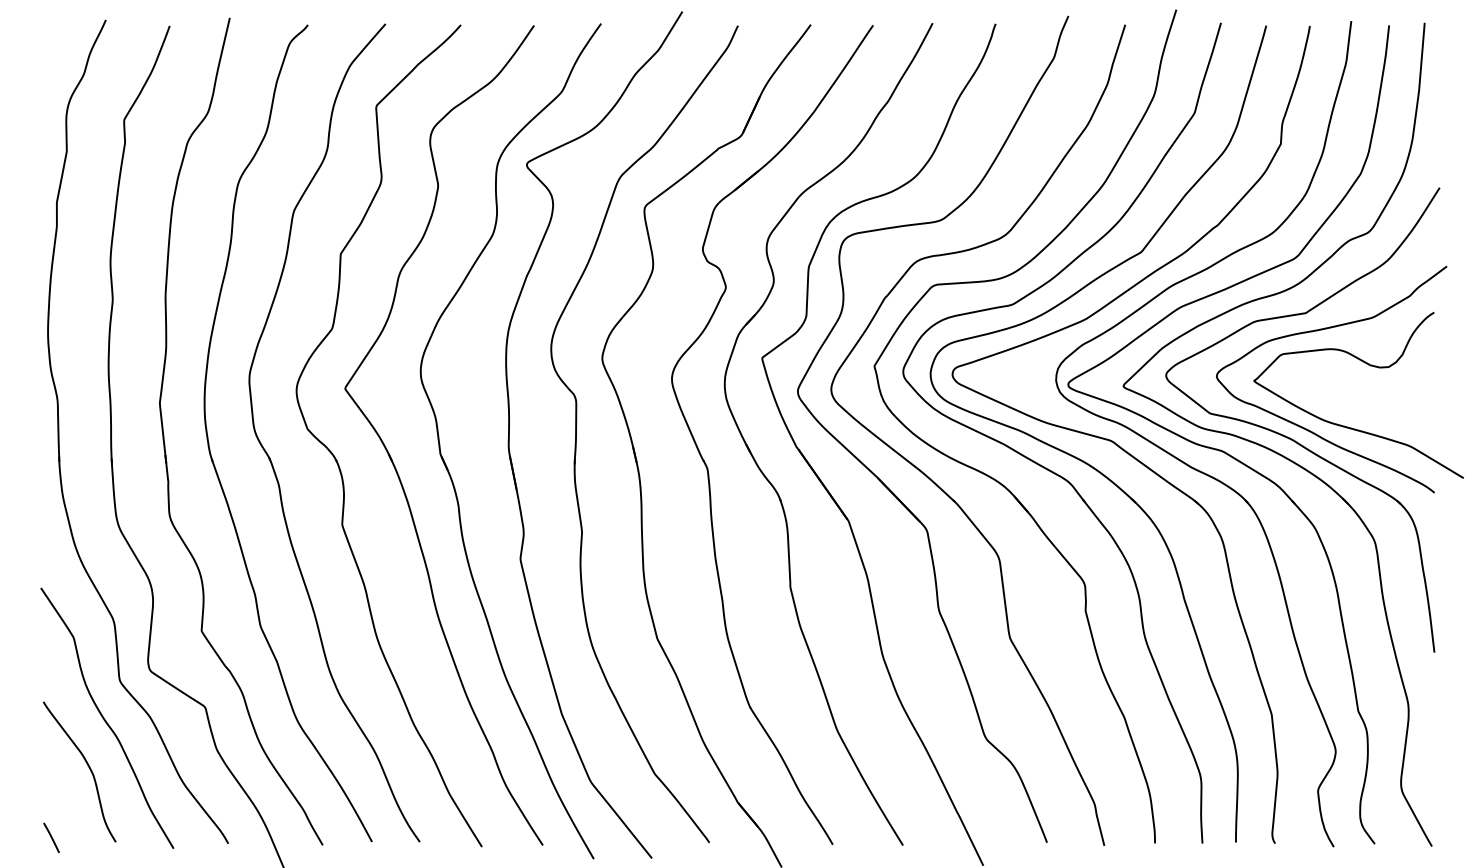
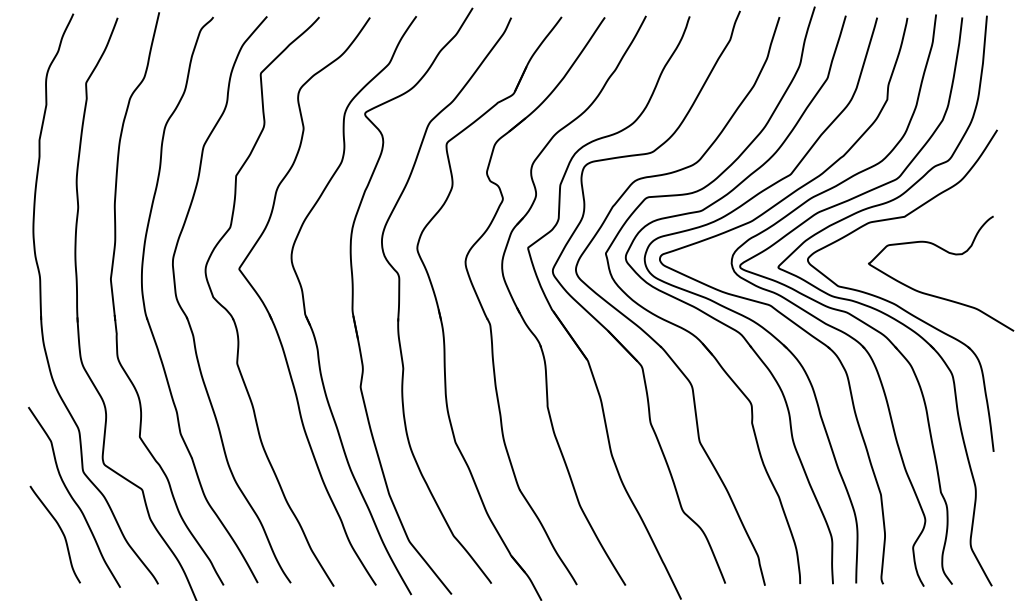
curve: (1320, 331) -> (914, 229), removed
line: (51, 836) -> (35, 579), removed

